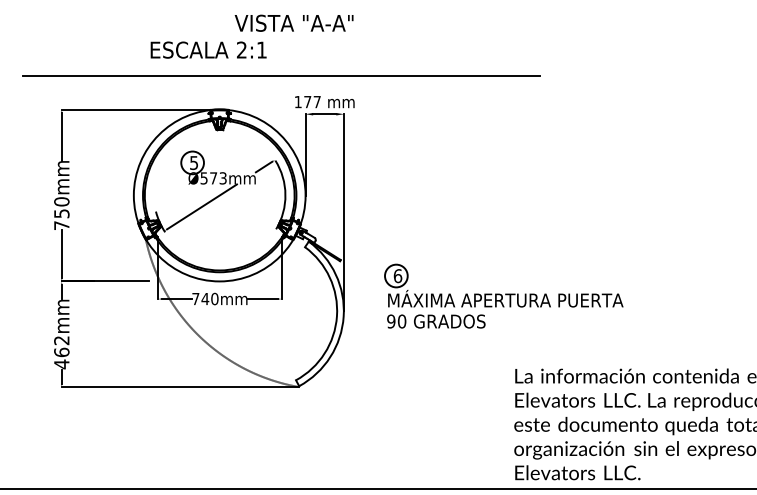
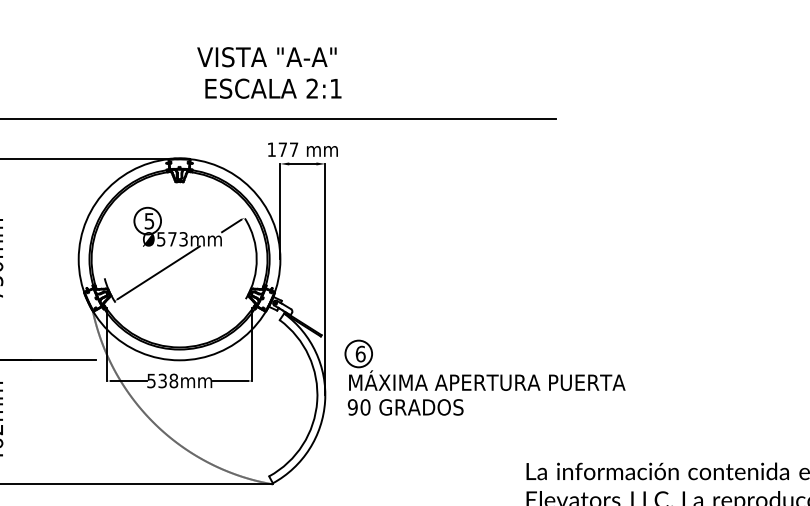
text: (208, 49) -> (273, 87), moved
part: (503, 295) -> (484, 376), moved
text: (205, 298) -> (162, 380), 740mm -> 538mm

